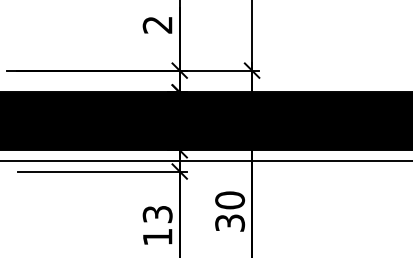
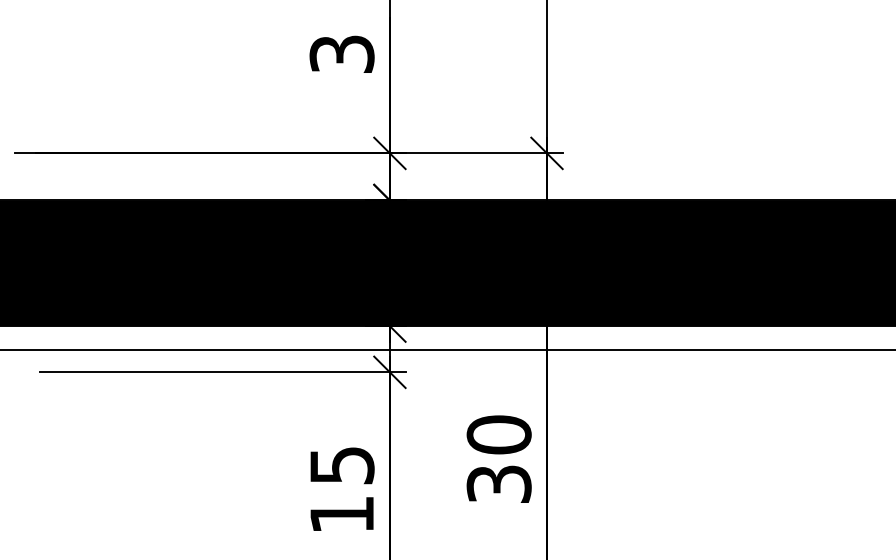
text: (157, 24) -> (341, 53), 2 -> 3
text: (157, 214) -> (341, 465), 13 -> 15

